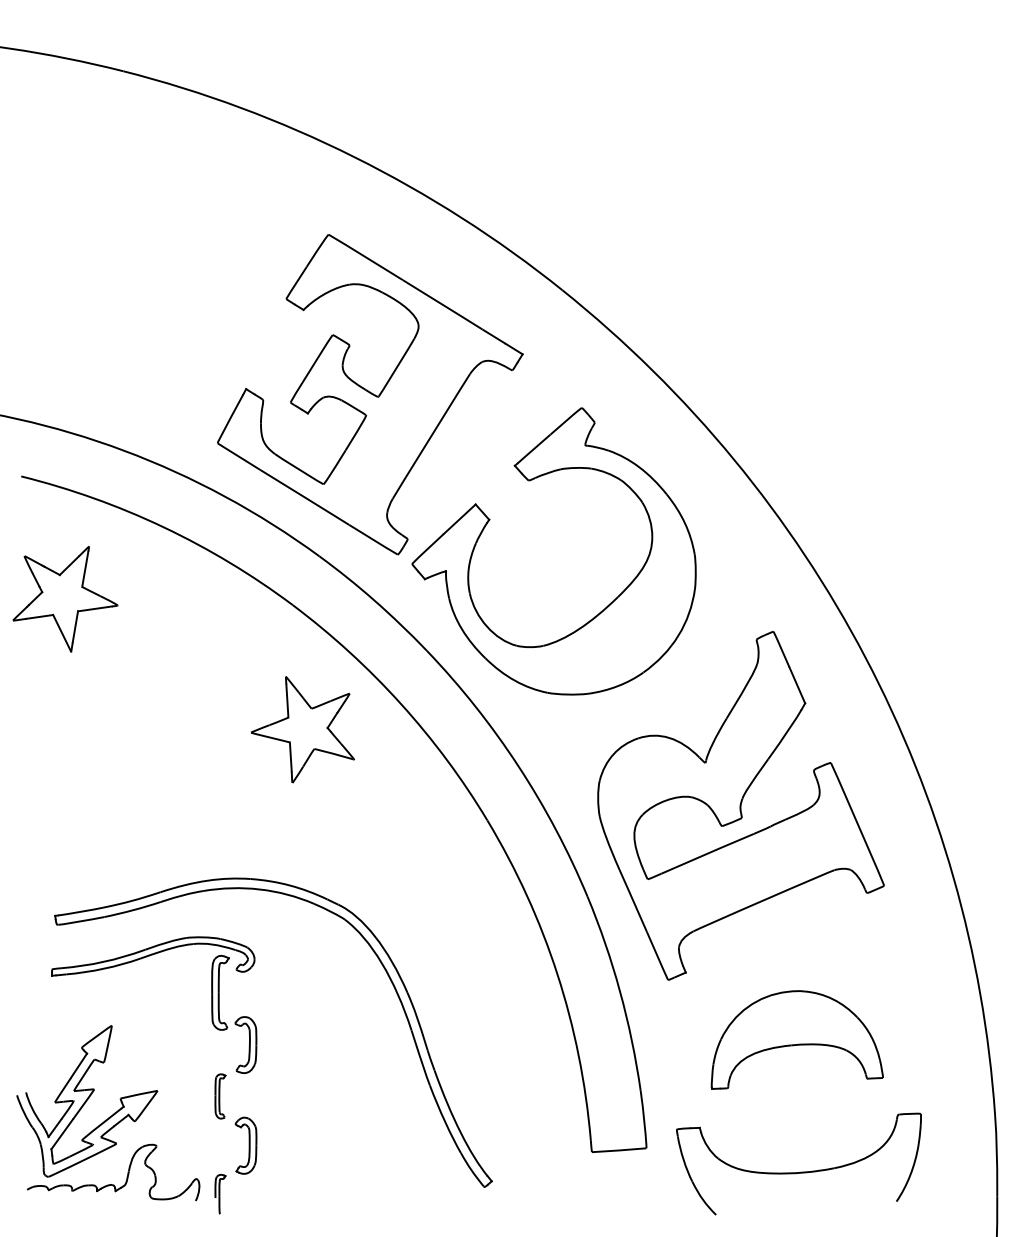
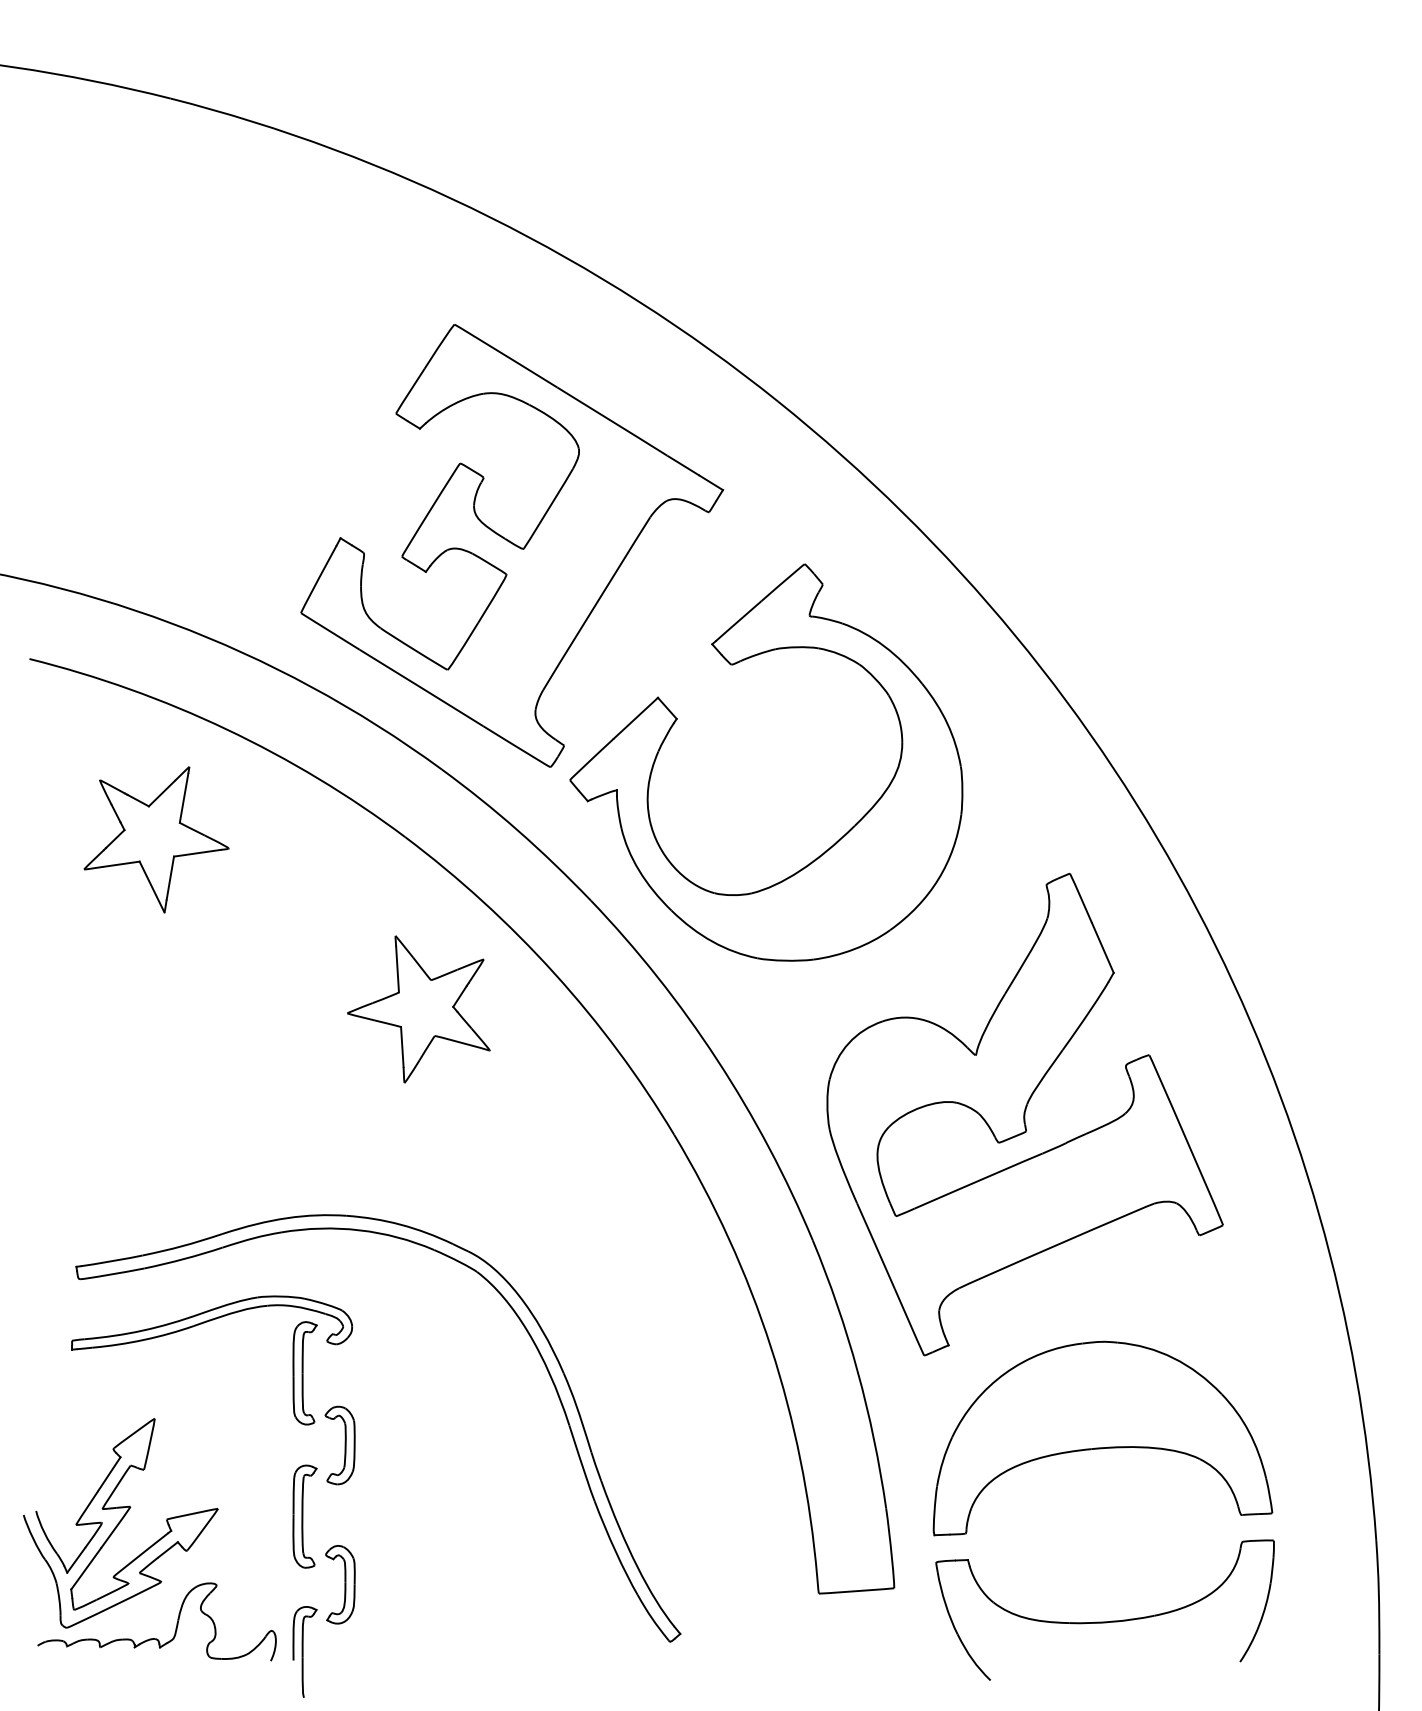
part: (65, 598) -> (156, 839), moved
part: (797, 1040) -> (1102, 1438), size x1.43
part: (220, 1096) -> (304, 1516), size x1.67
part: (220, 1194) -> (304, 1651), size x1.67

